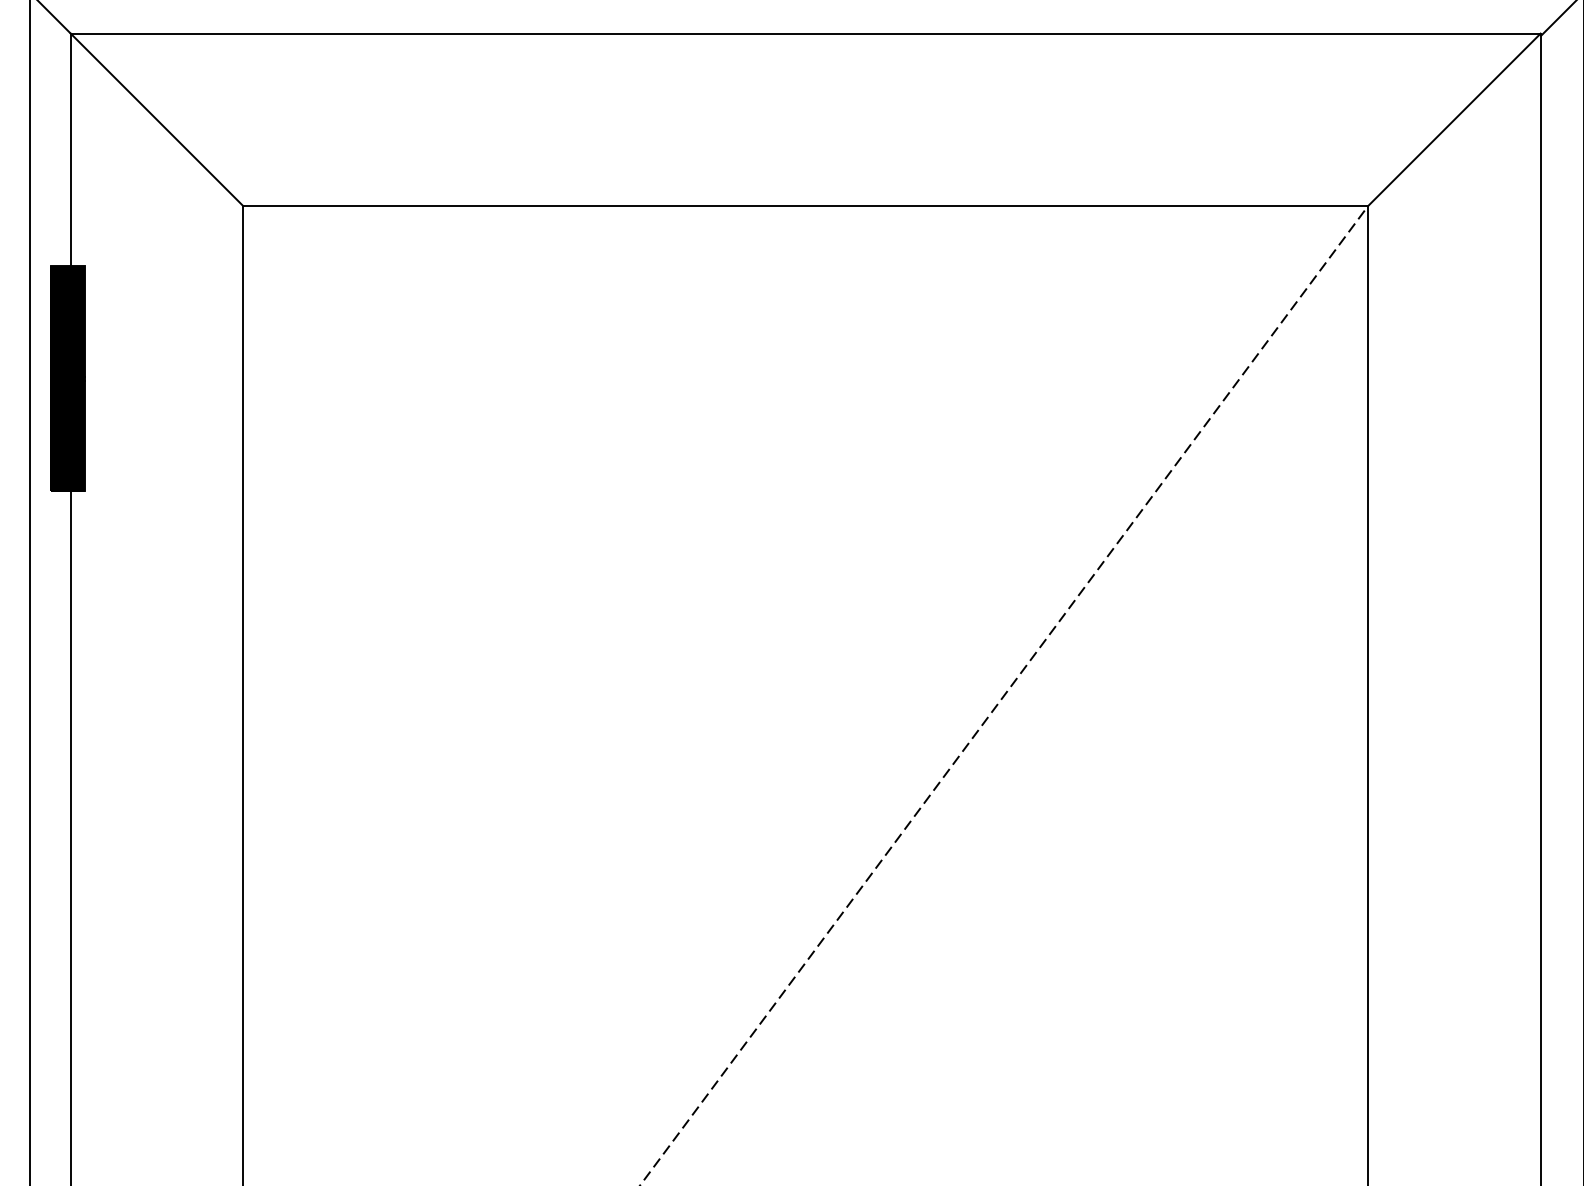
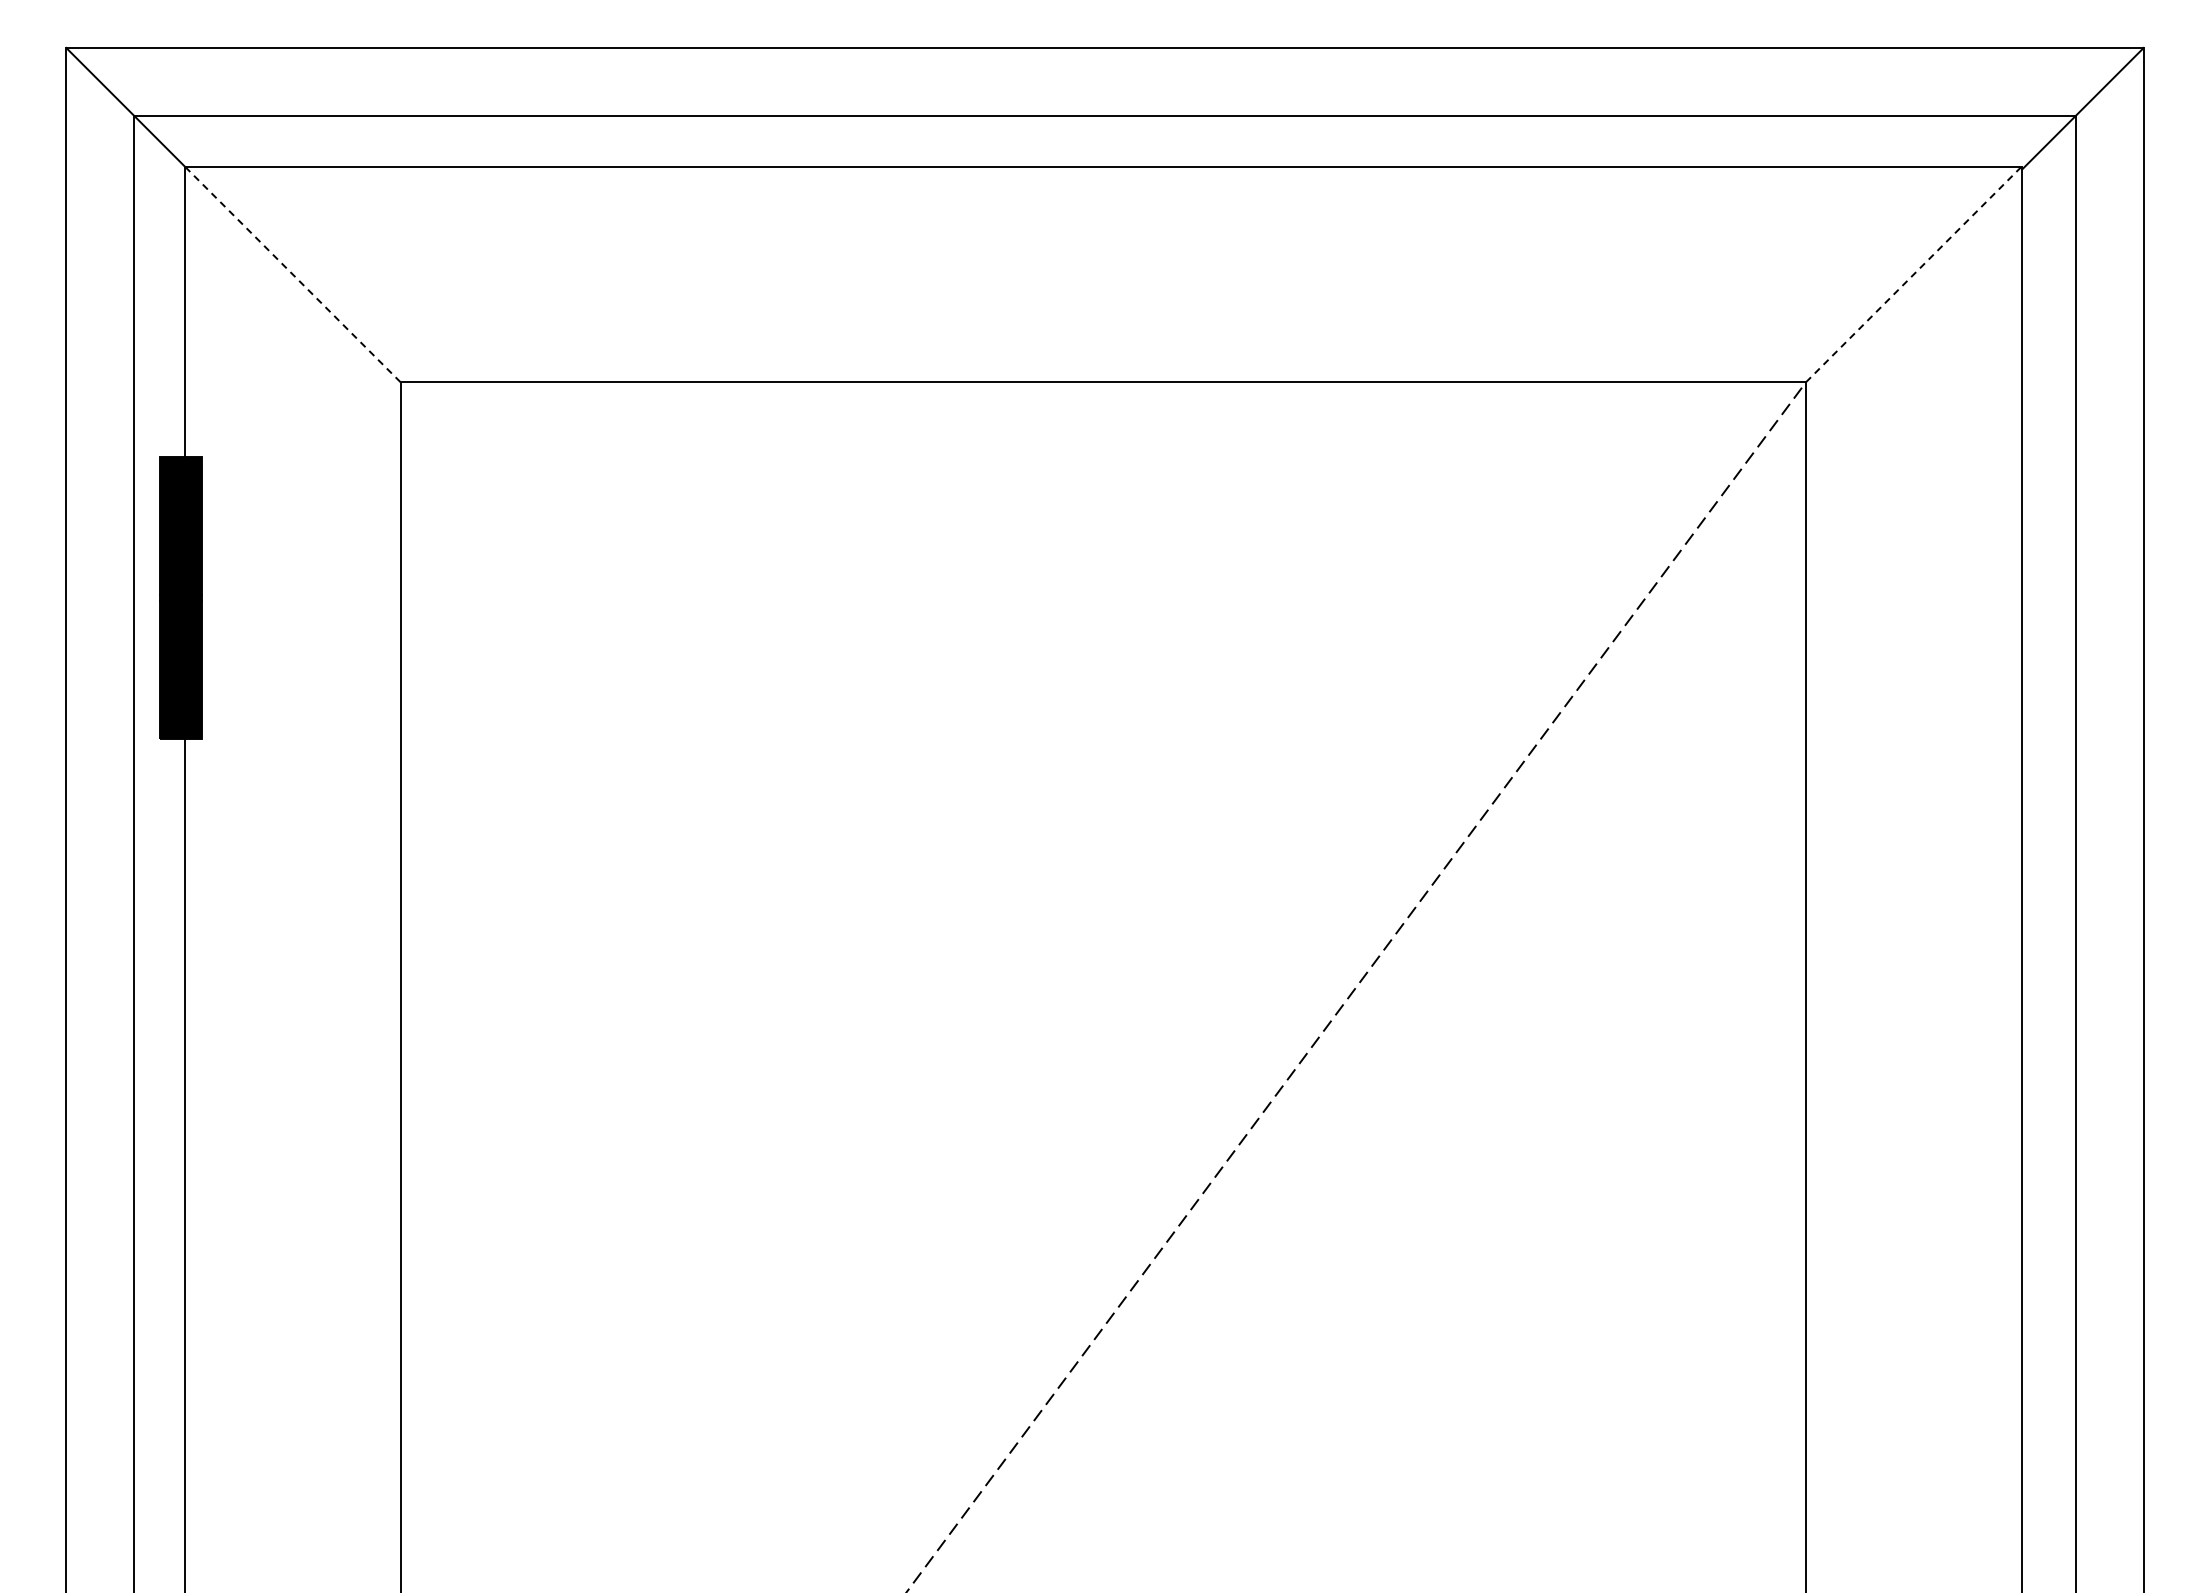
line: (156, 119) -> (292, 274), solid -> dashed
line: (1454, 119) -> (1913, 274), solid -> dashed

